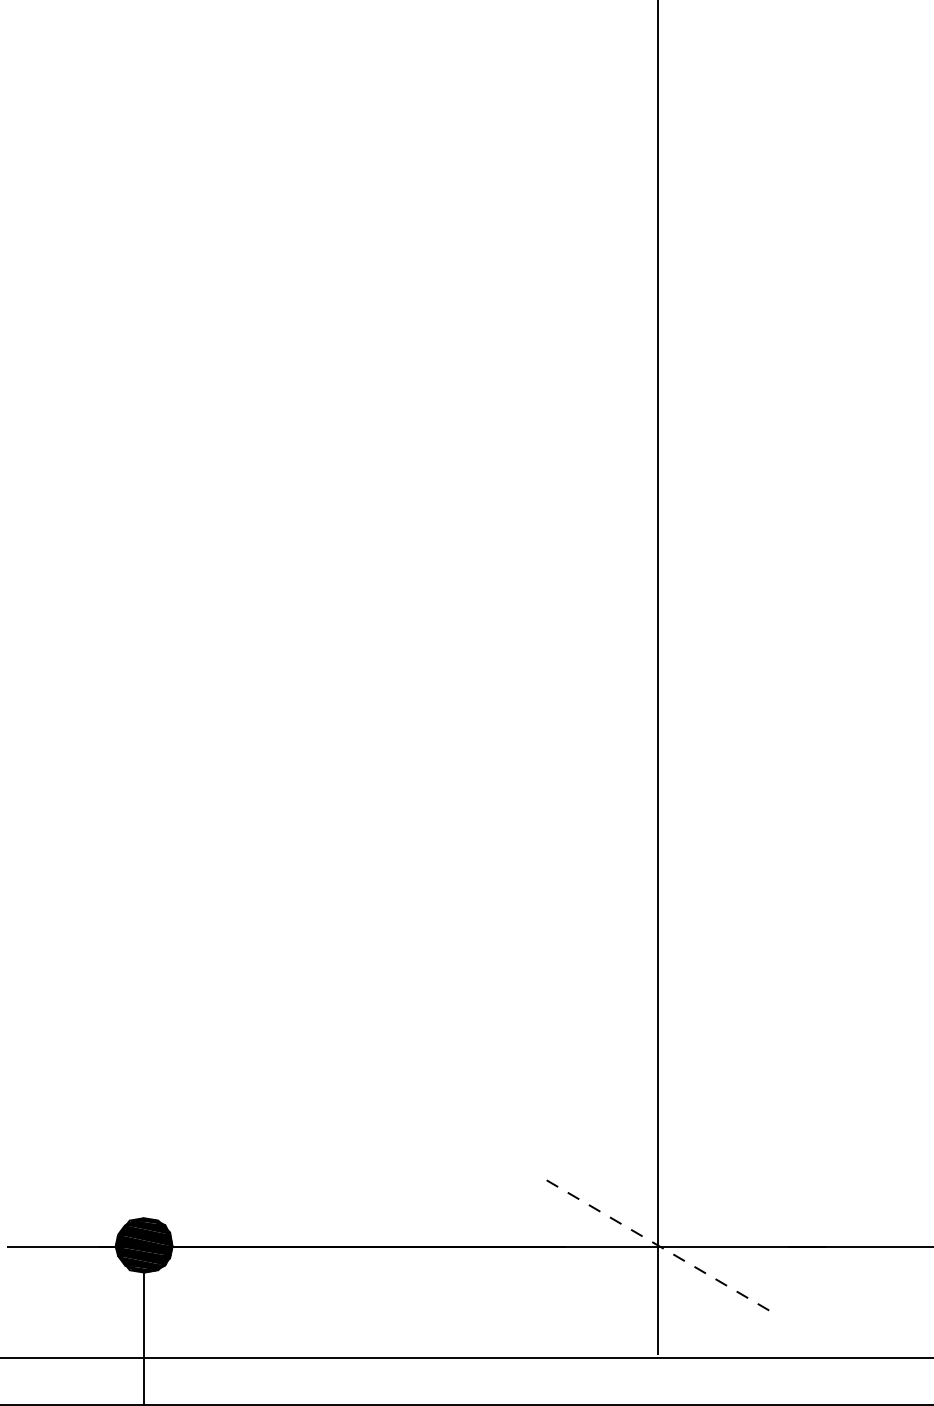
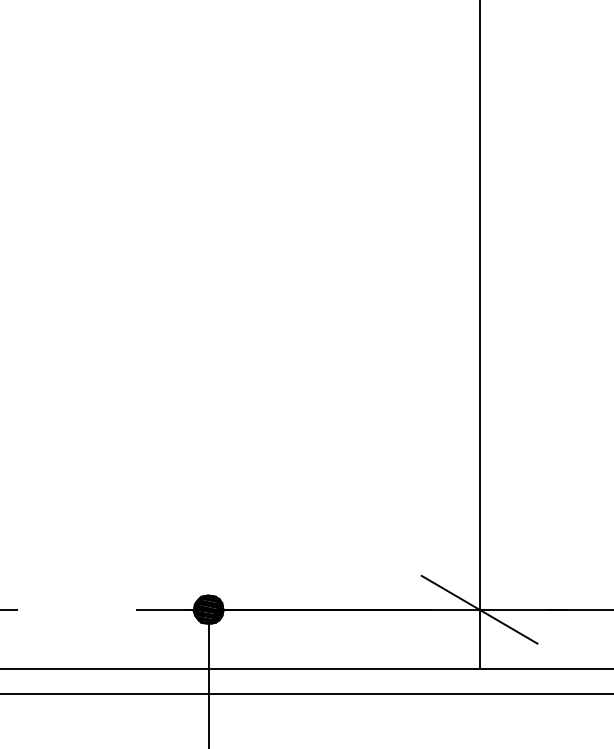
line: (657, 1244) -> (479, 609), dashed -> solid

